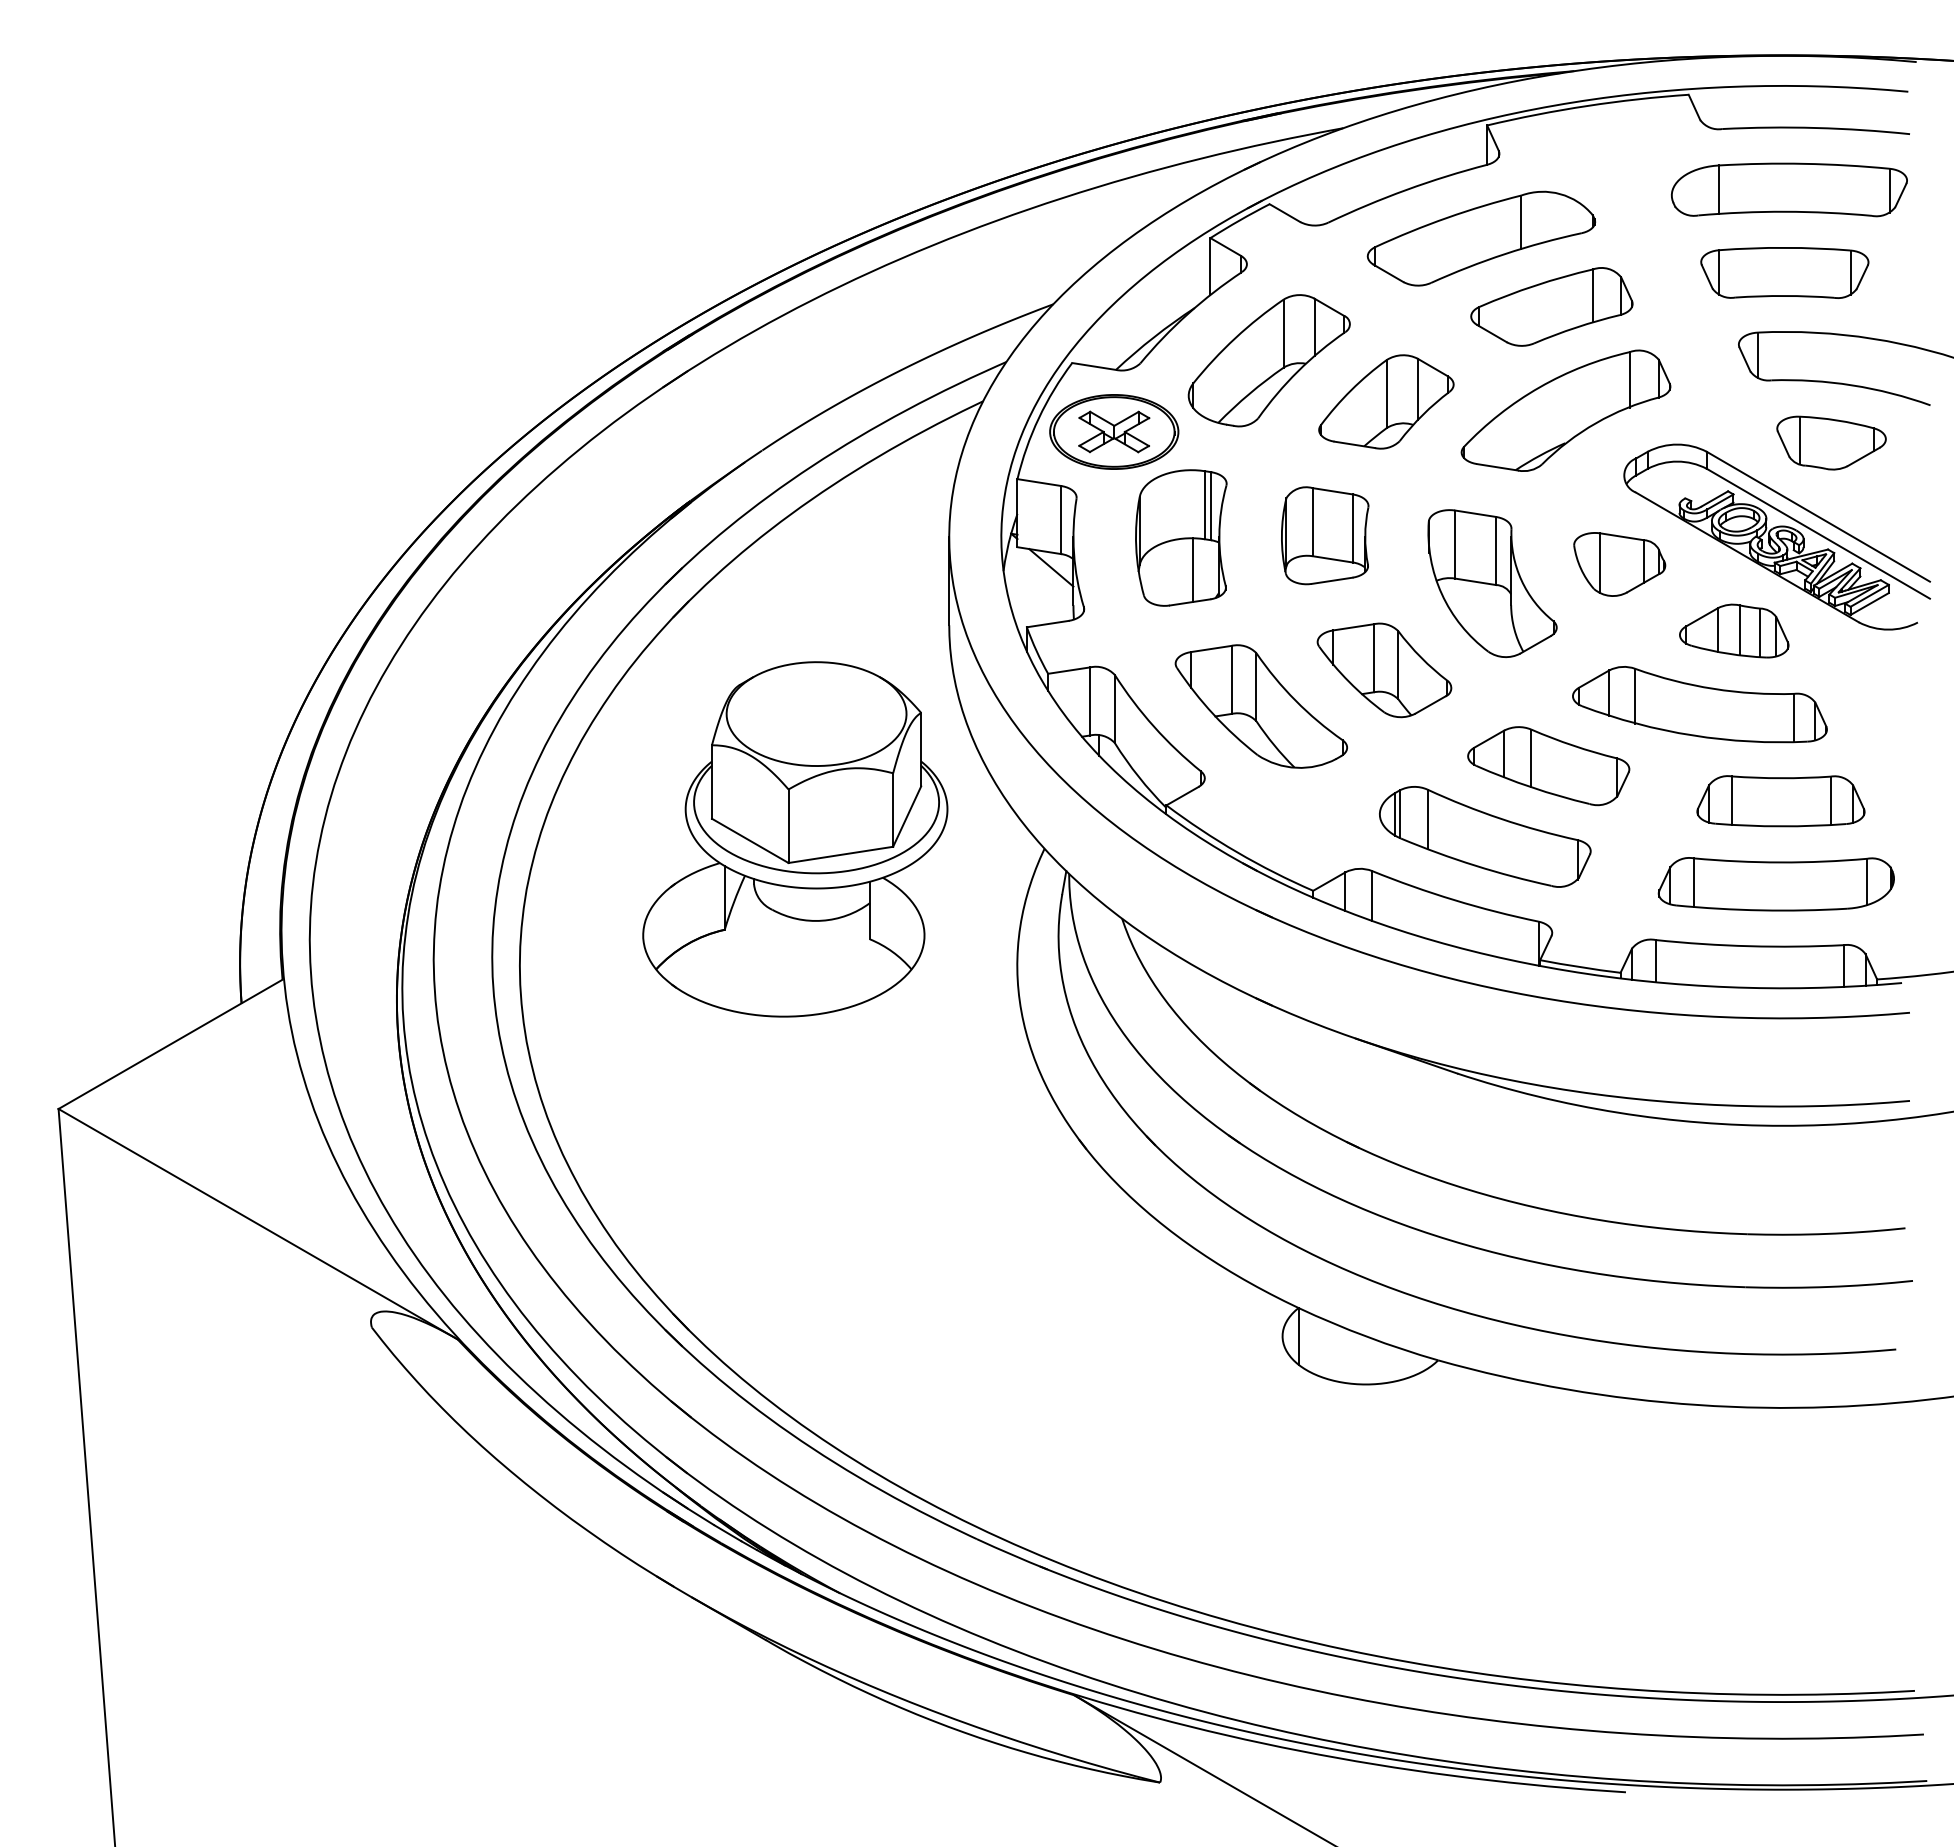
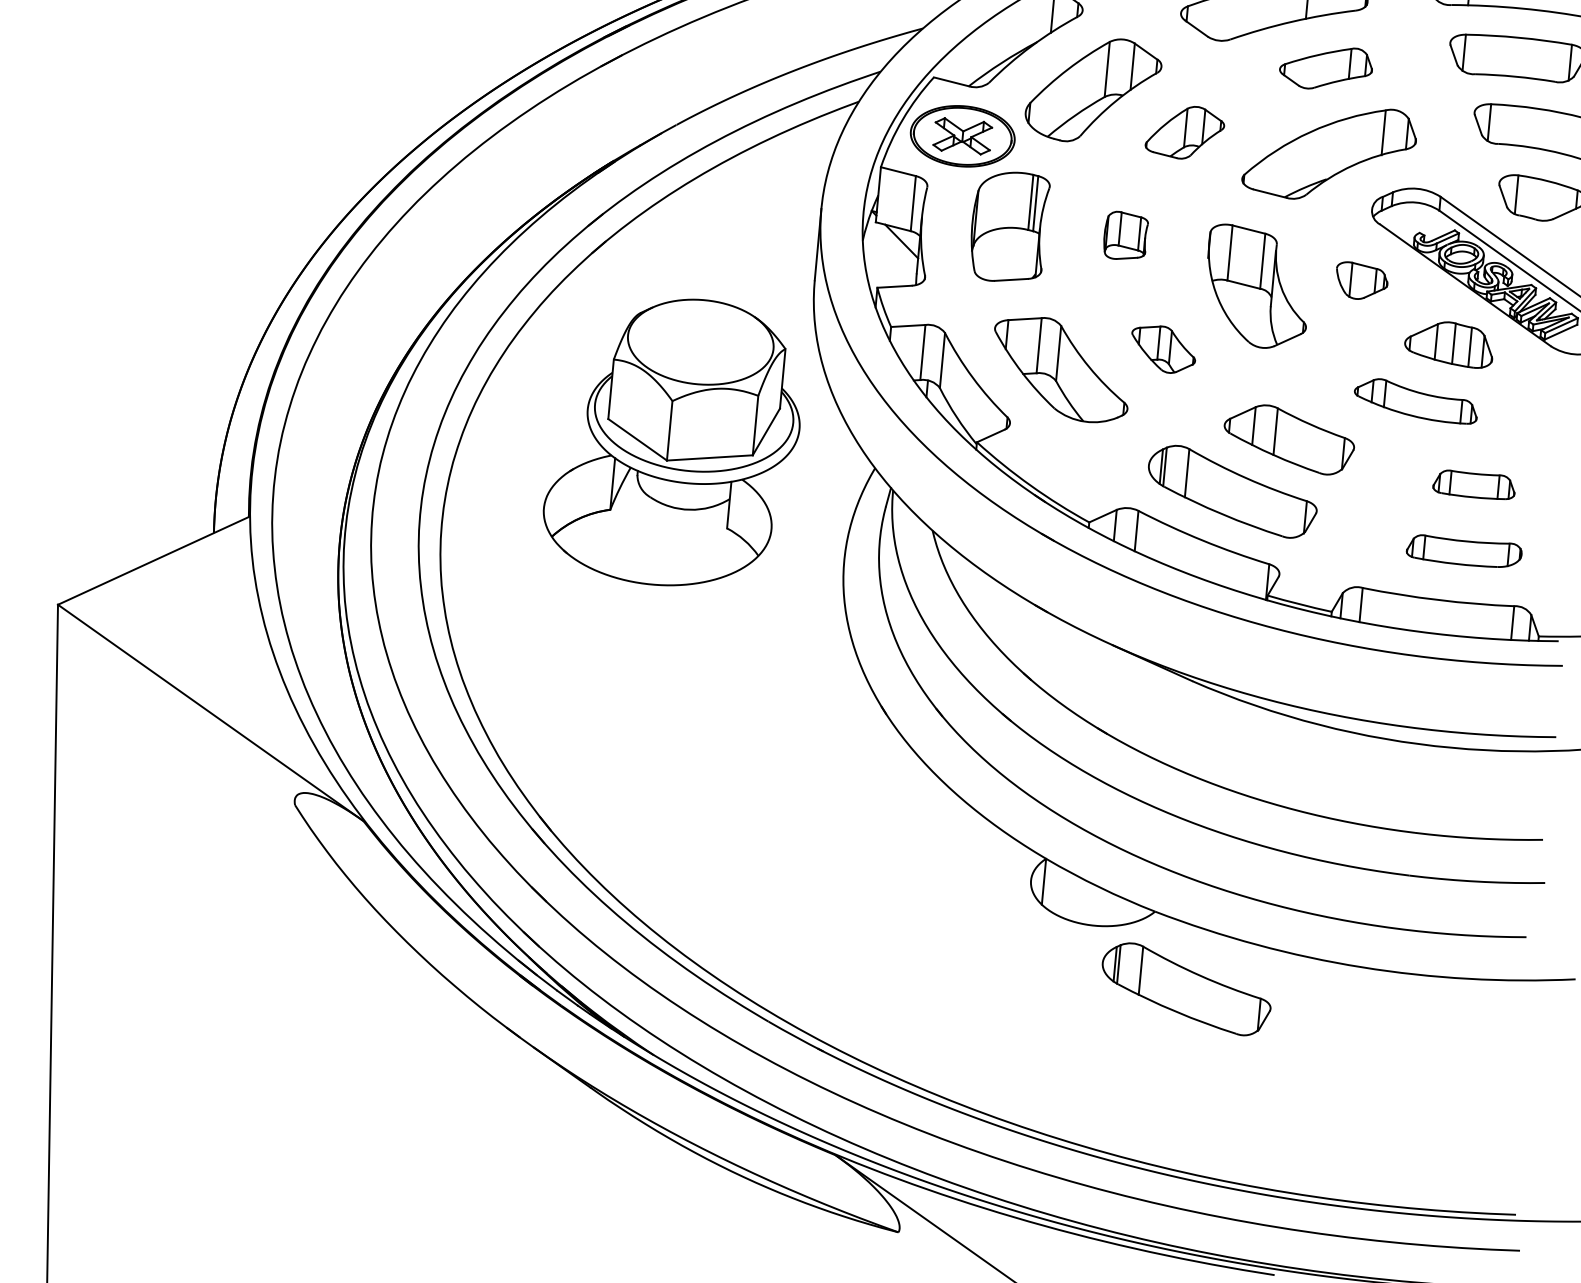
part: (1551, 306) -> (1325, 67), size x0.7
part: (1386, 401) -> (1185, 132), size x0.7
part: (1325, 535) -> (1125, 235), size x0.6
part: (1619, 564) -> (1361, 281), size x0.7
line: (1192, 570) -> (1015, 254), removed
part: (1384, 670) -> (1163, 349), size x0.6
part: (1699, 704) -> (1415, 400), size x0.6
part: (1780, 801) -> (1473, 485), size x0.6
part: (1775, 884) -> (1463, 552), size x0.6
part: (1485, 1451) -> (1186, 988), added

